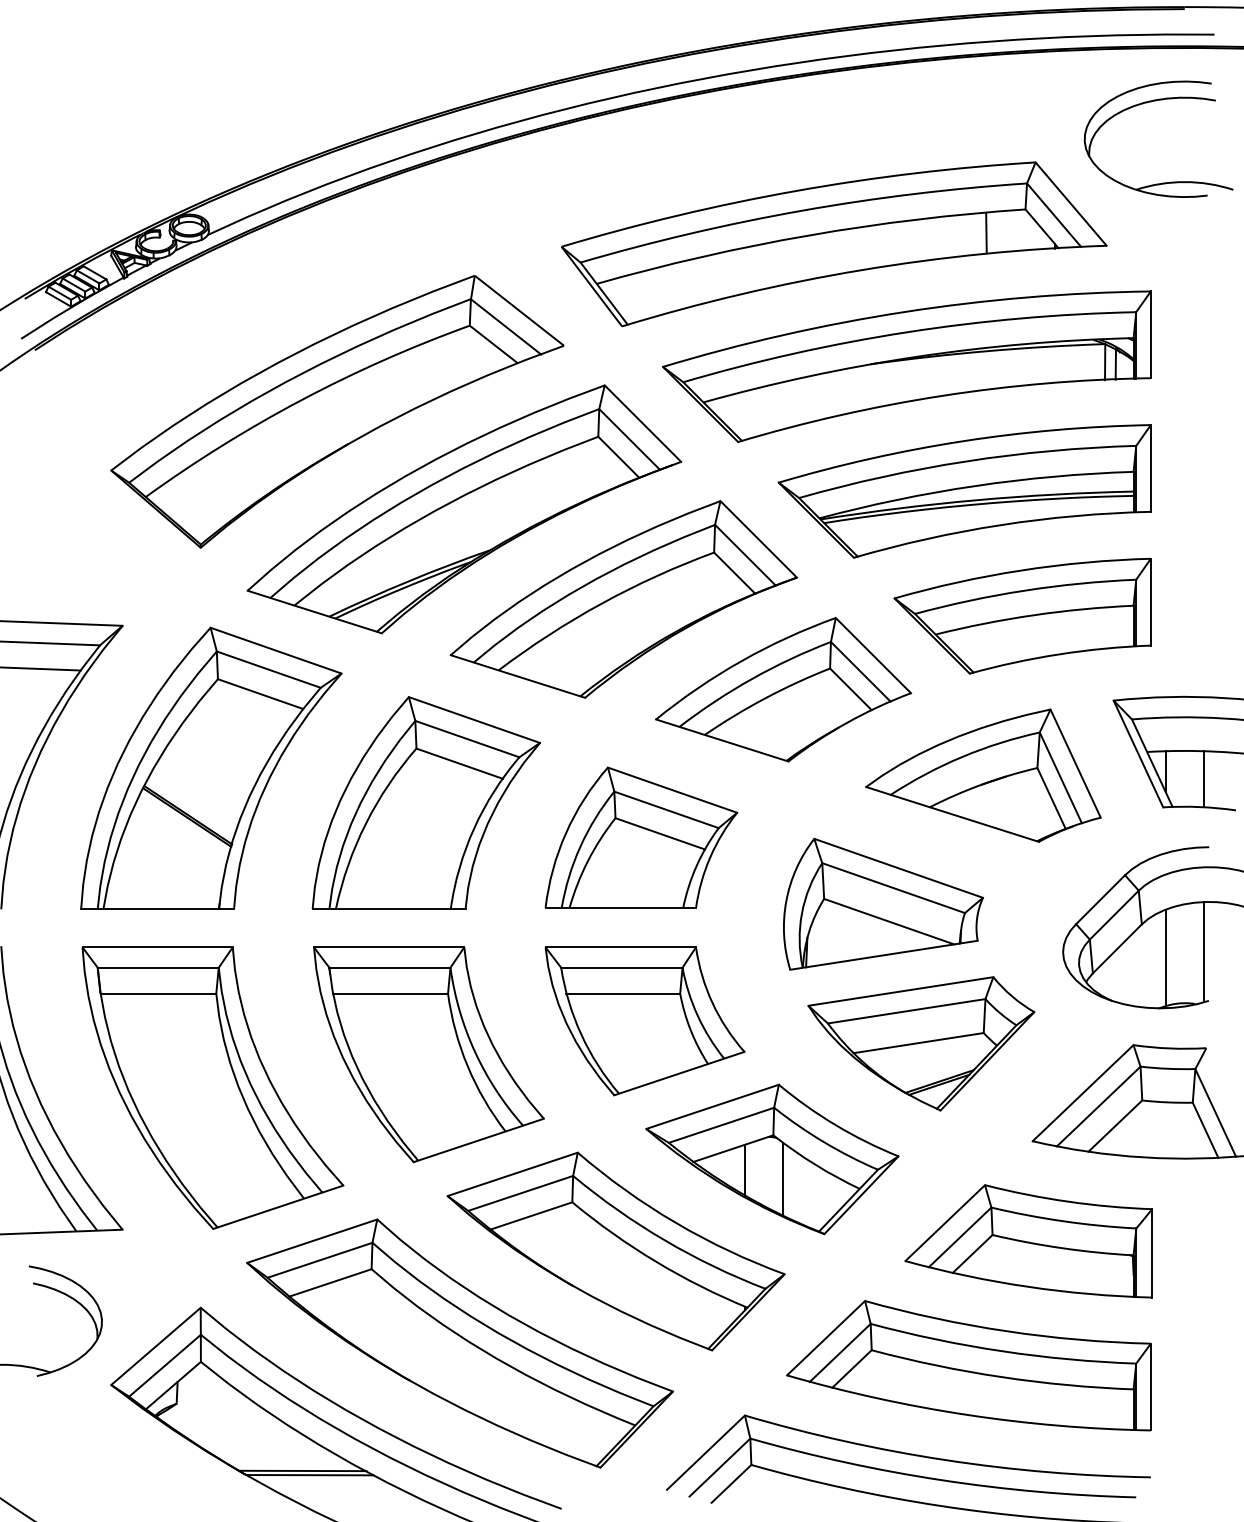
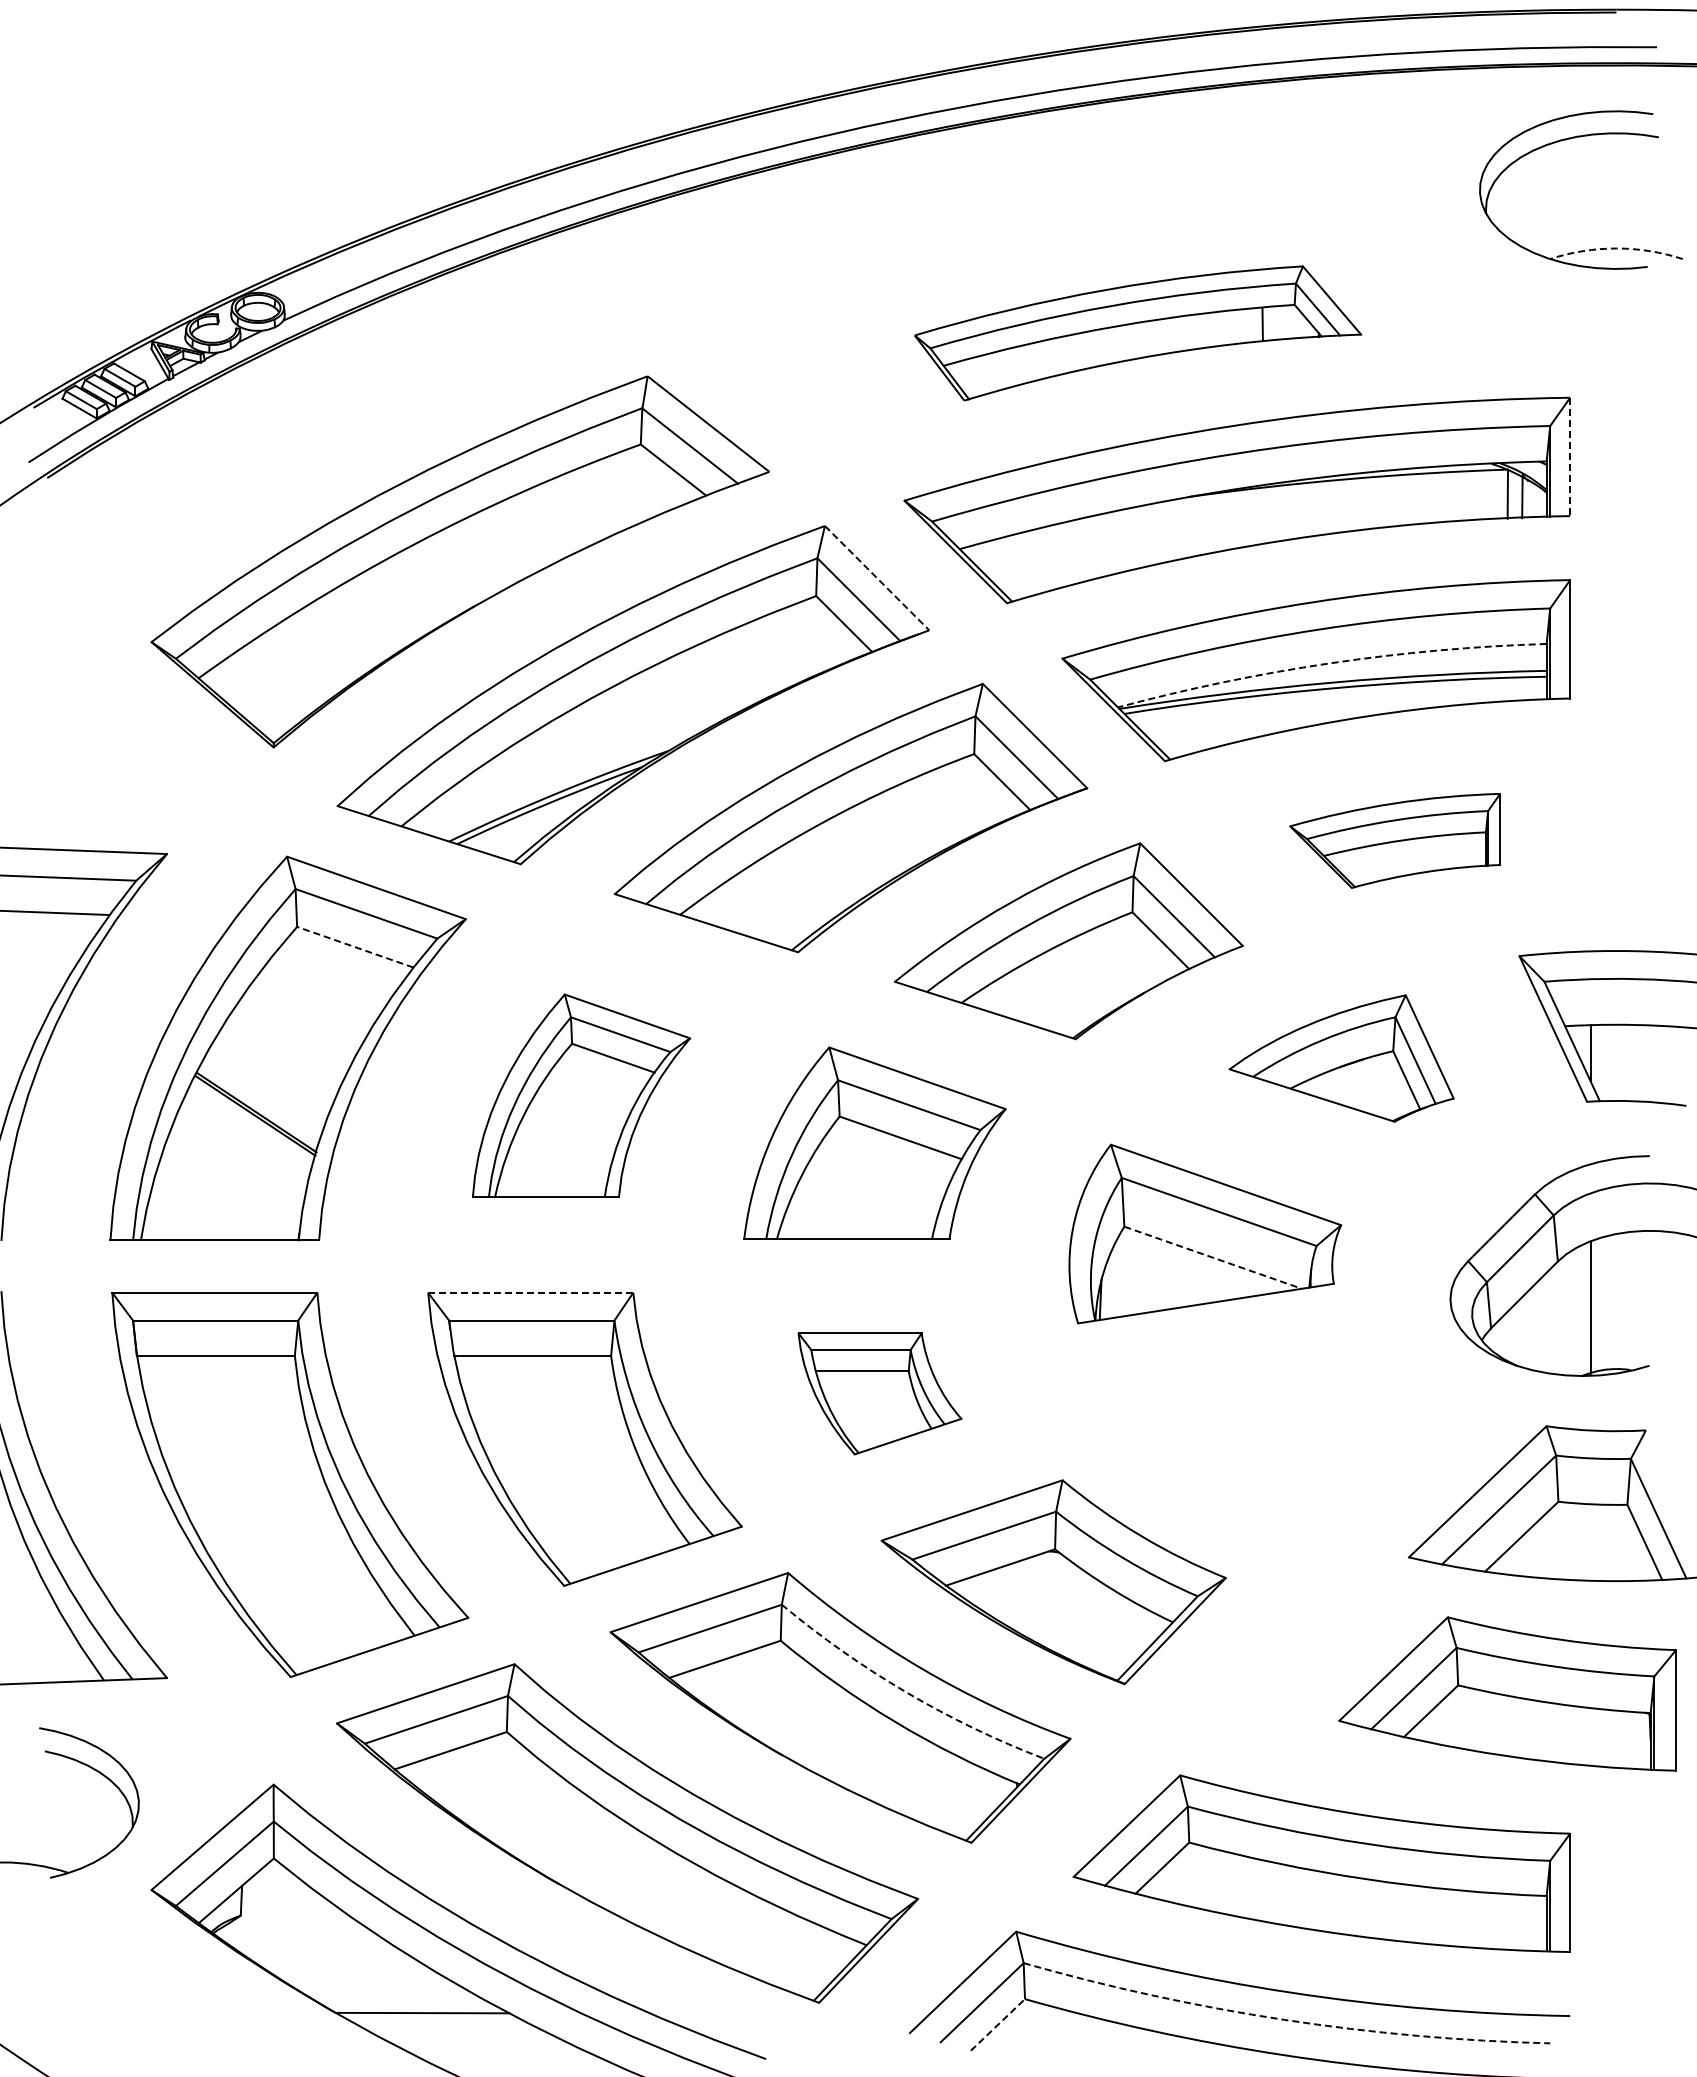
arc: (1184, 182) -> (1616, 248), solid -> dashed
part: (833, 244) -> (1137, 333), size x0.6
line: (1151, 335) -> (1570, 457), solid -> dashed
line: (643, 423) -> (877, 578), solid -> dashed
arc: (975, 486) -> (1330, 663), solid -> dashed
part: (1022, 615) -> (1394, 840), size x0.6
line: (260, 694) -> (355, 947), solid -> dashed
part: (983, 775) -> (1341, 1058), size x0.7
line: (1203, 779) -> (1642, 1063), removed
part: (426, 802) -> (581, 1095), size x0.7
line: (889, 921) -> (1213, 1257), solid -> dashed
line: (388, 947) -> (530, 1292), solid -> dashed
line: (1203, 952) -> (1642, 1299), removed
part: (644, 1021) -> (879, 1393), size x0.6
part: (921, 1043) -> (1257, 1424), removed
line: (745, 1169) -> (1016, 1596), removed
line: (783, 1178) -> (1068, 1608), removed
arc: (664, 1240) -> (906, 1692), solid -> dashed
part: (1028, 1240) -> (1507, 1693), moved
line: (303, 1471) -> (413, 2007), removed
arc: (941, 1479) -> (1284, 2019), solid -> dashed
line: (731, 1483) -> (998, 2024), solid -> dashed

